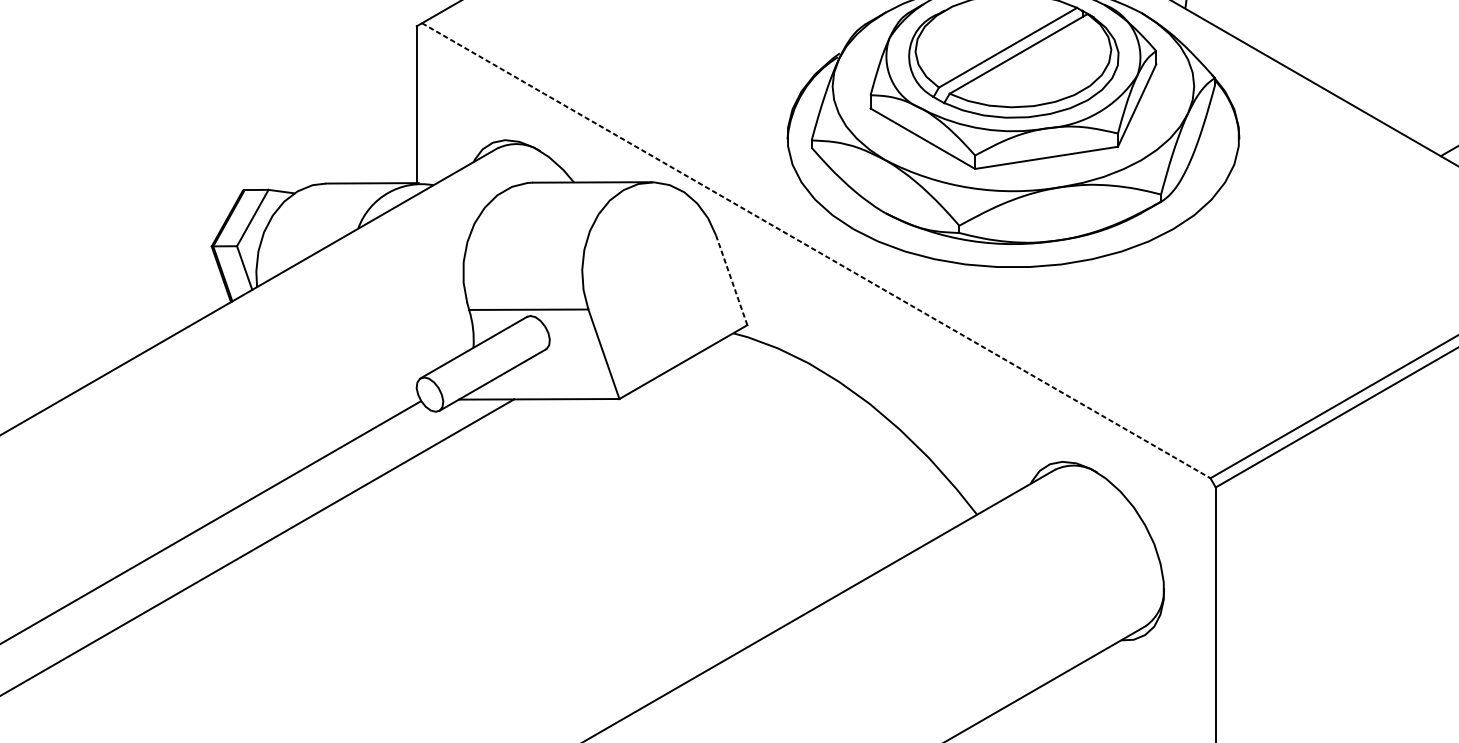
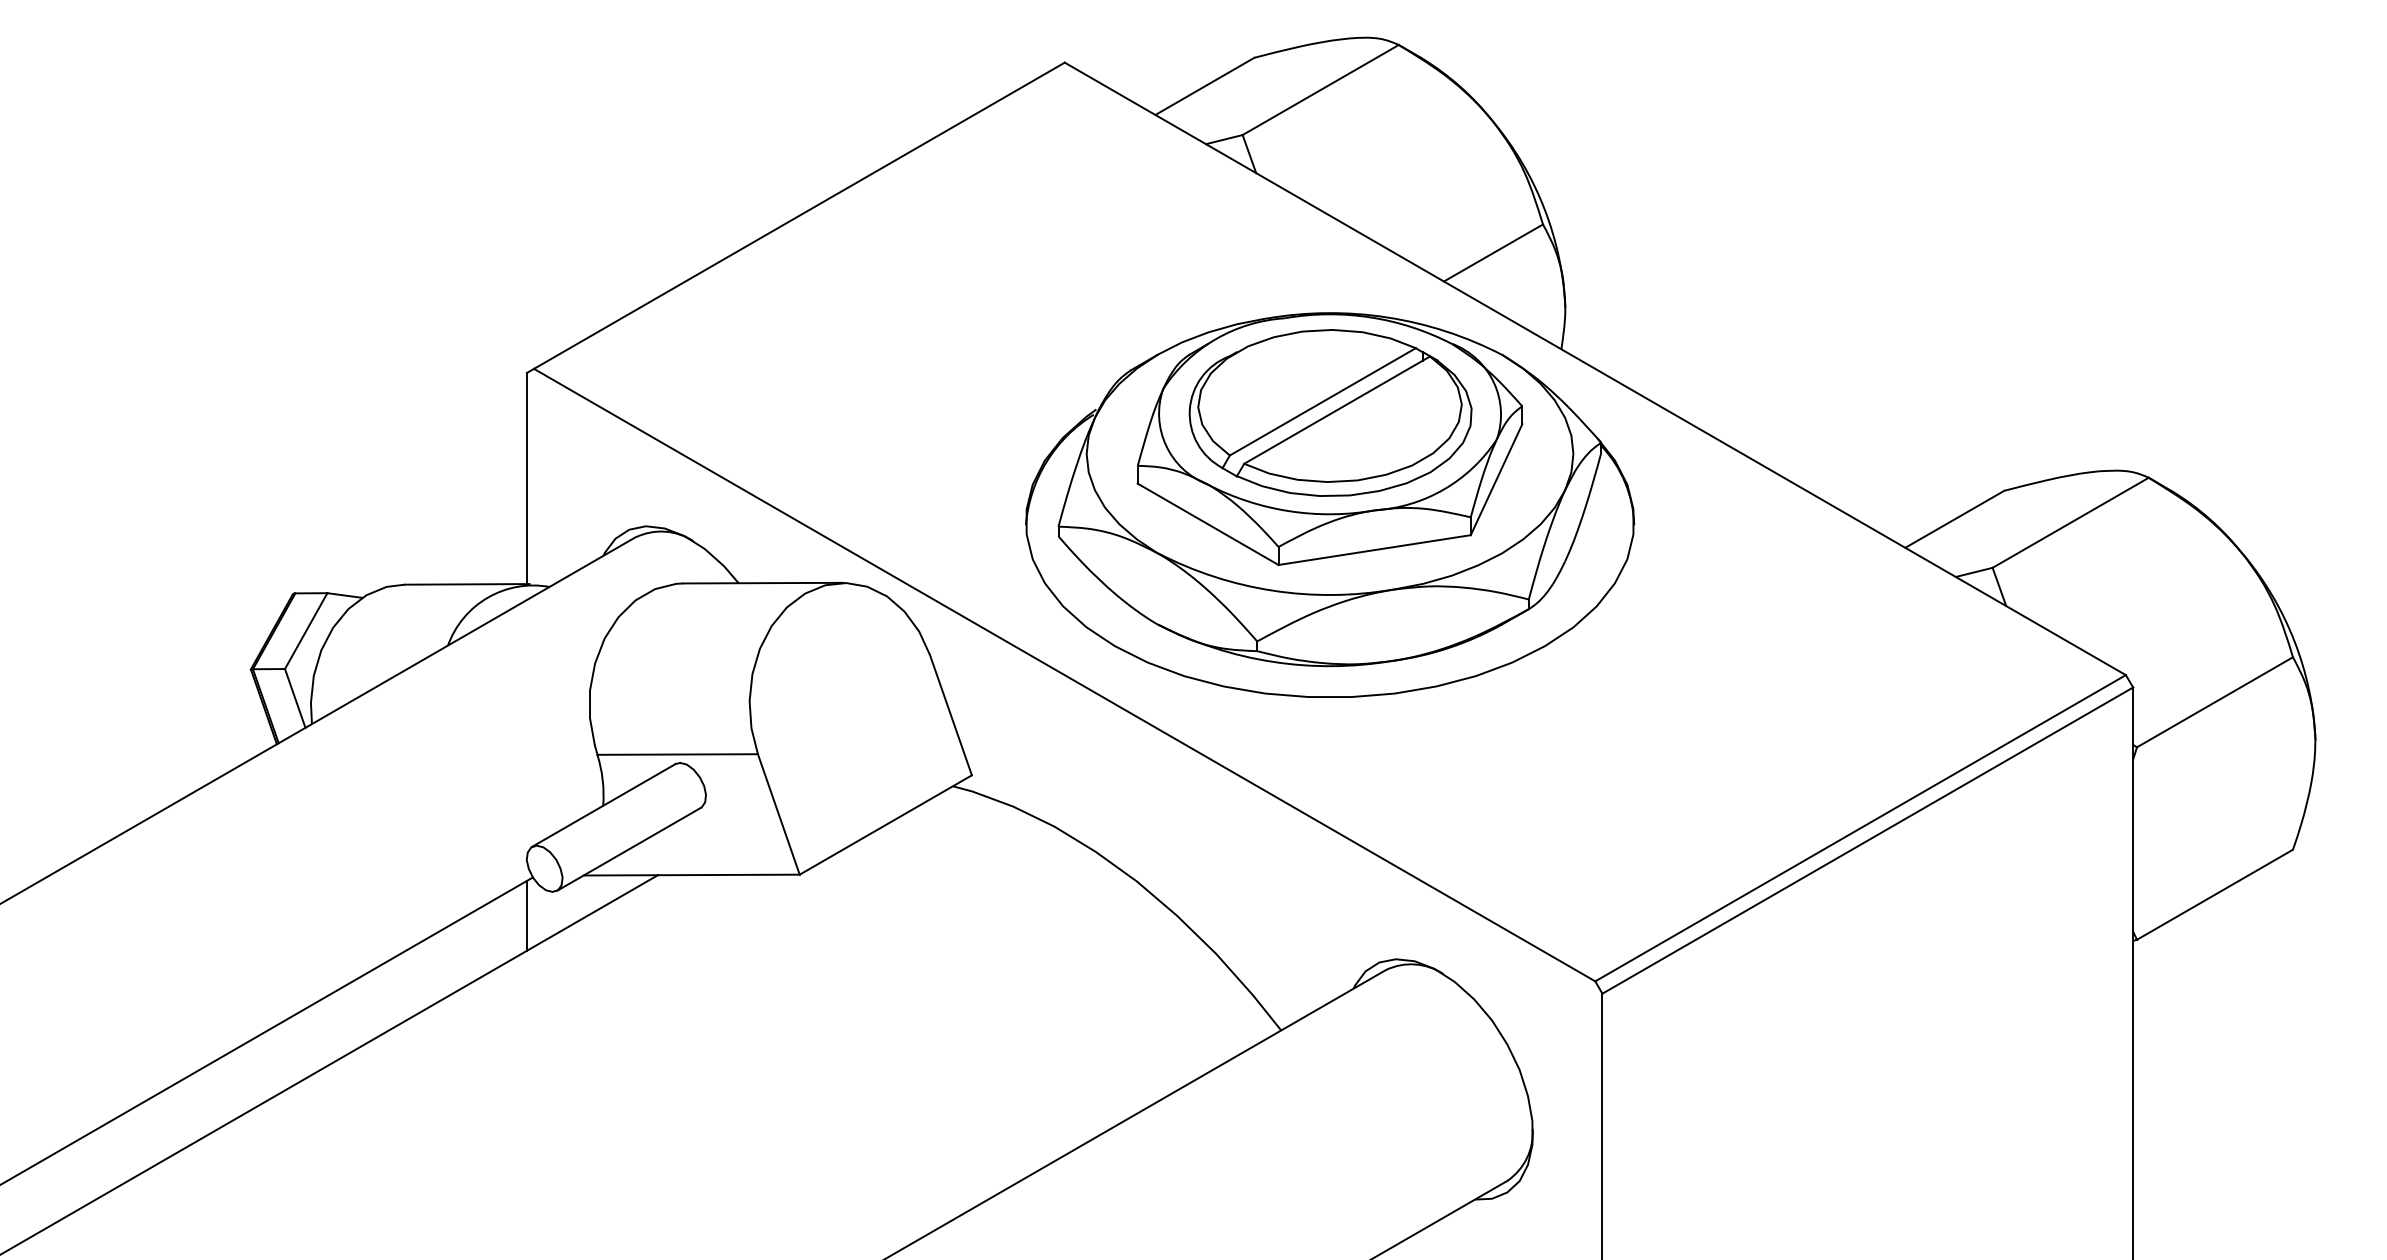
line: (816, 251) -> (1064, 675), dashed -> solid
line: (731, 280) -> (950, 715), dashed -> solid
line: (416, 429) -> (526, 915), added

